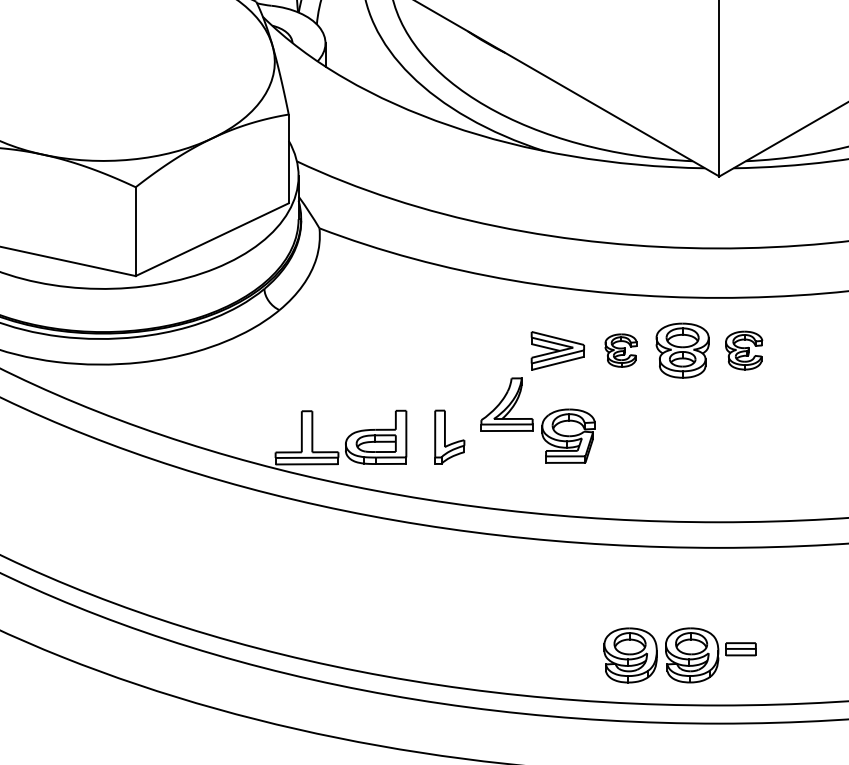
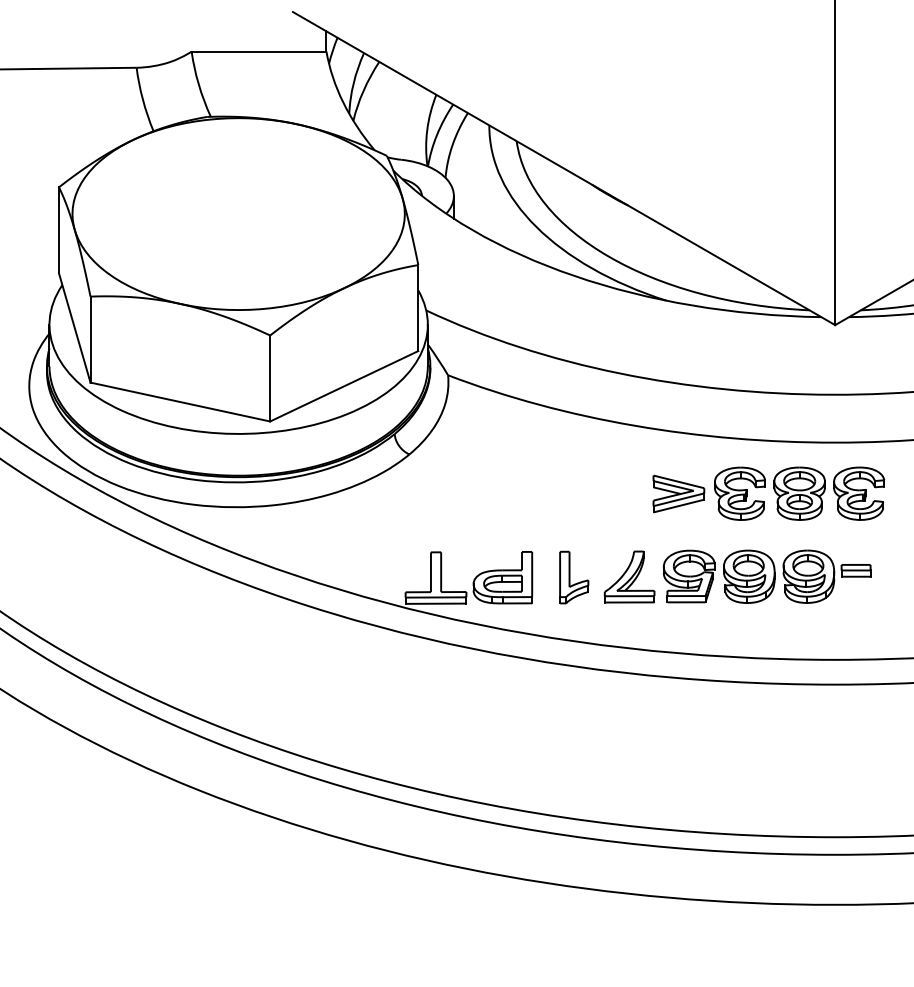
part: (620, 350) -> (739, 493), size x1.67
part: (744, 350) -> (859, 493), size x1.43
part: (506, 404) -> (629, 576), moved
part: (680, 655) -> (797, 576), moved

